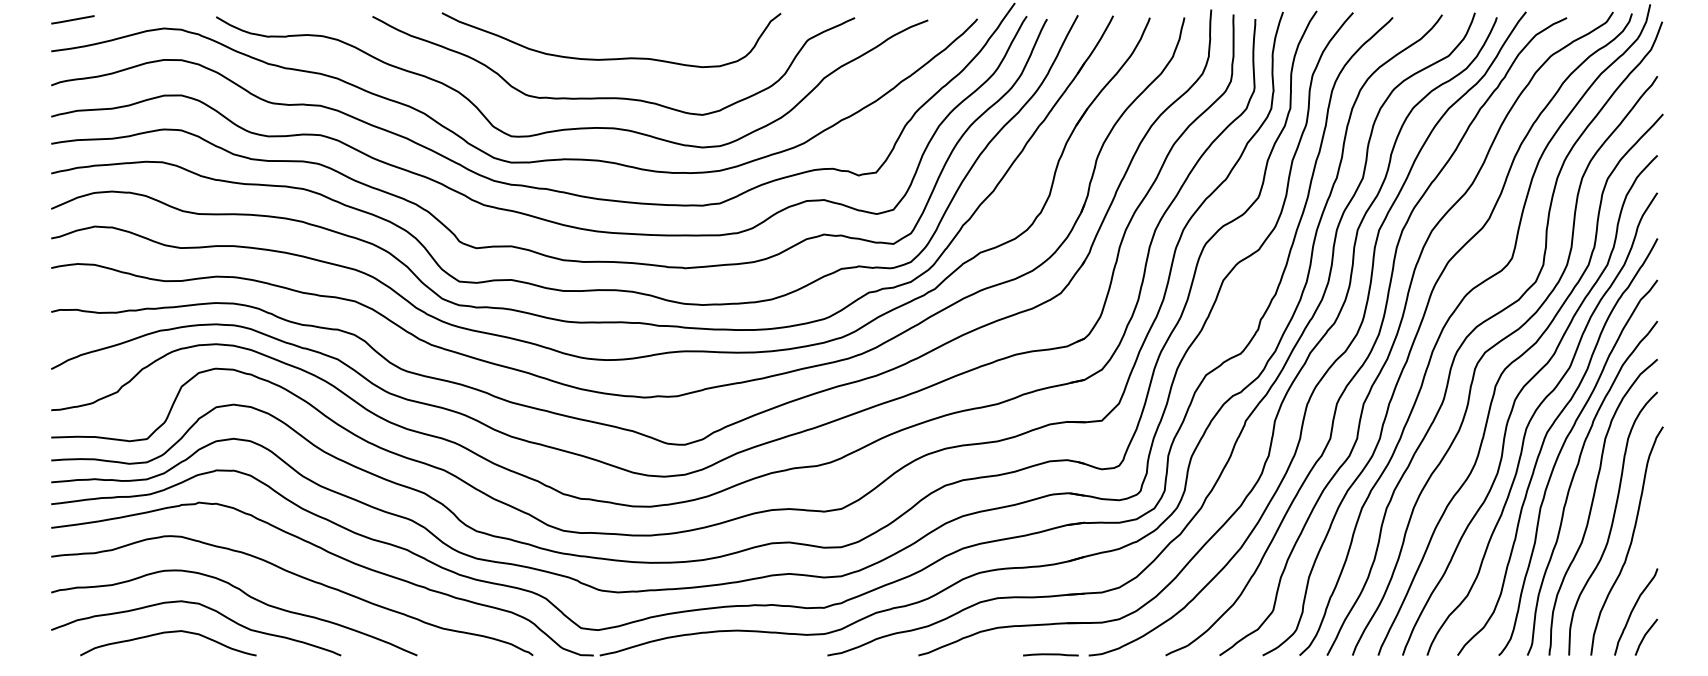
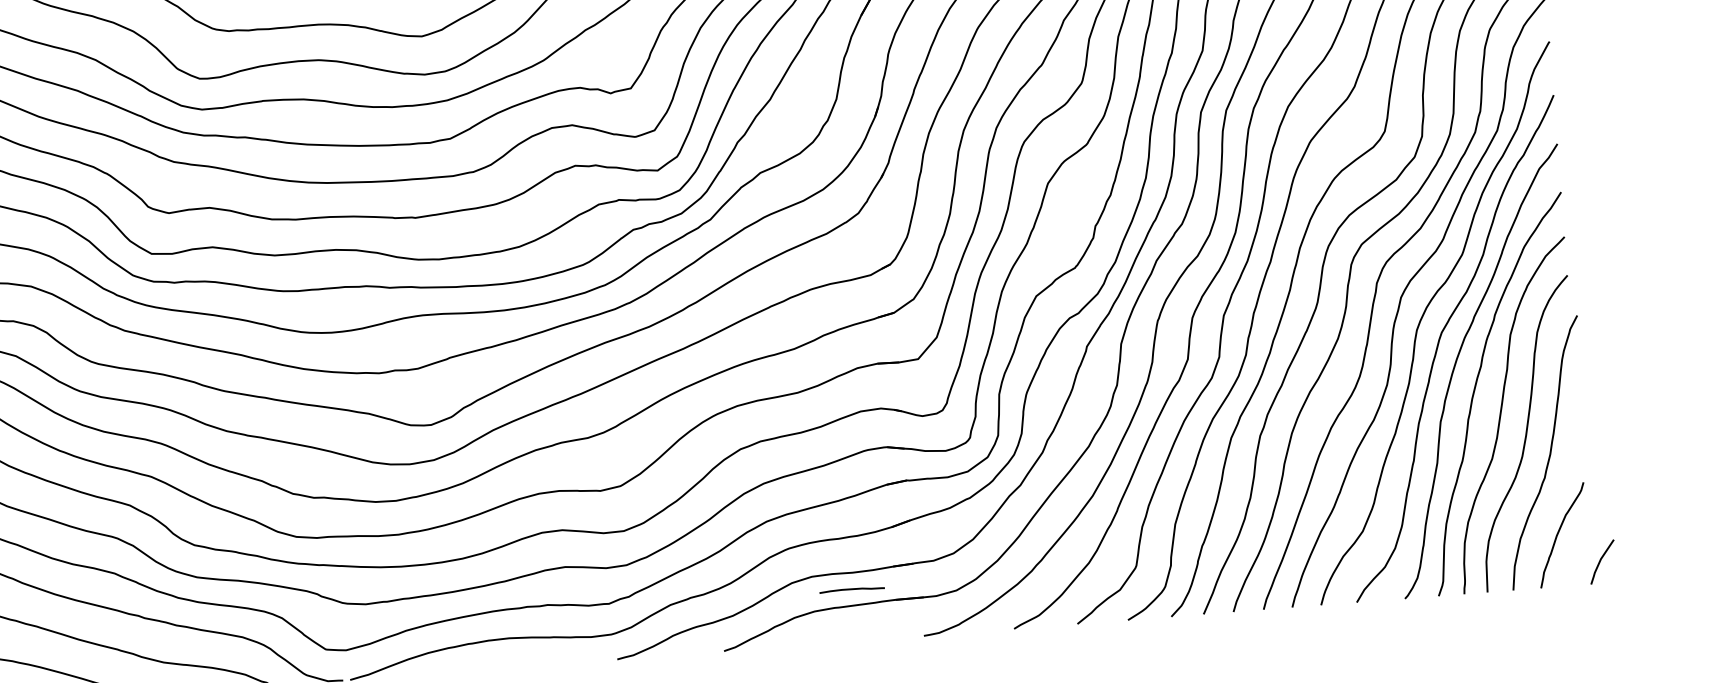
line: (1645, 636) -> (1601, 561), moved
line: (1050, 654) -> (851, 589), moved

